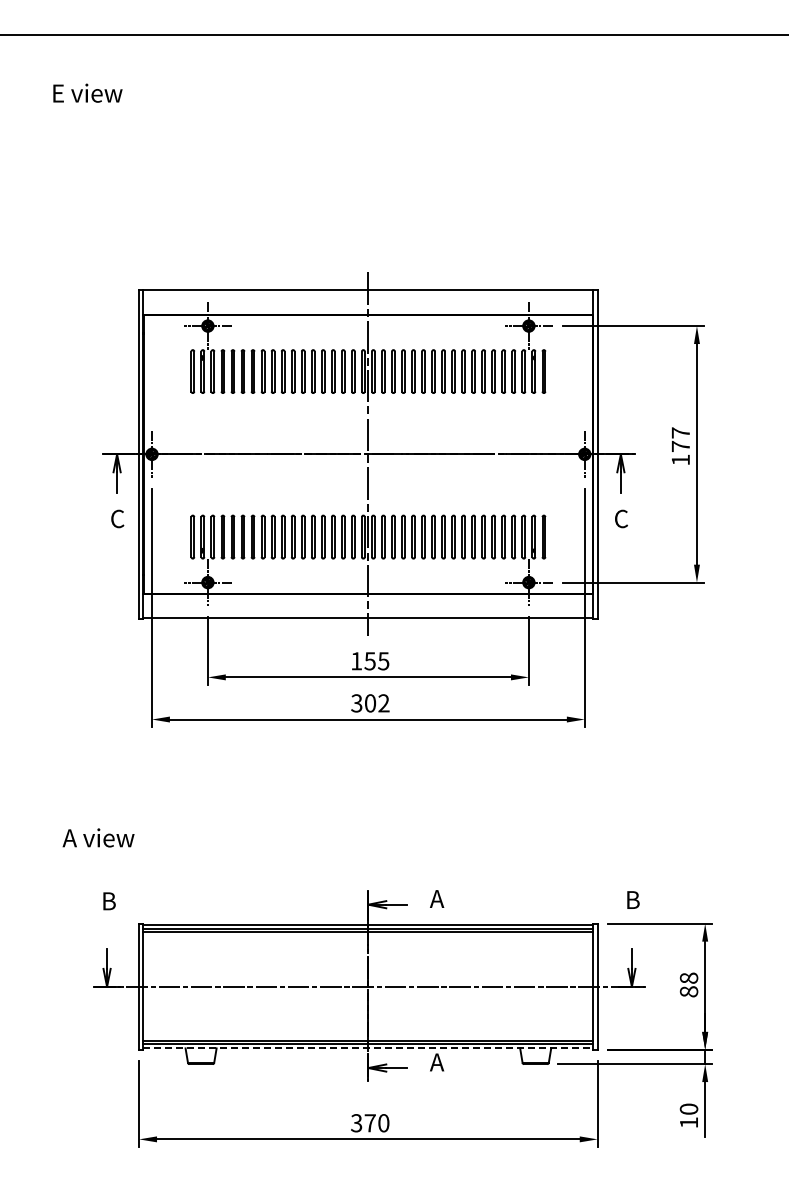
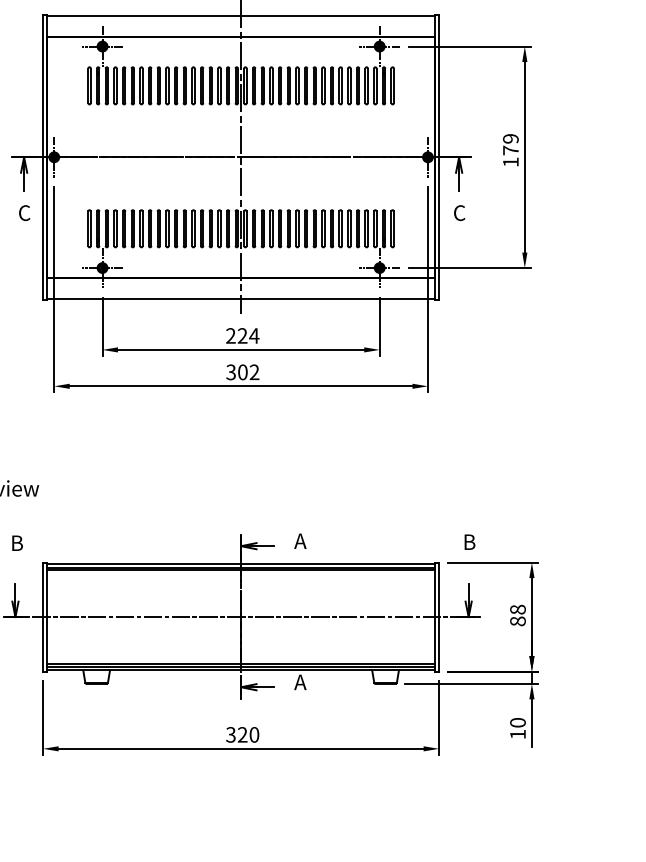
text: (680, 432) -> (510, 138), 177 -> 179
text: (370, 661) -> (242, 336), 155 -> 224
line: (368, 1048) -> (241, 670), dashed -> solid
text: (369, 1123) -> (242, 735), 370 -> 320

